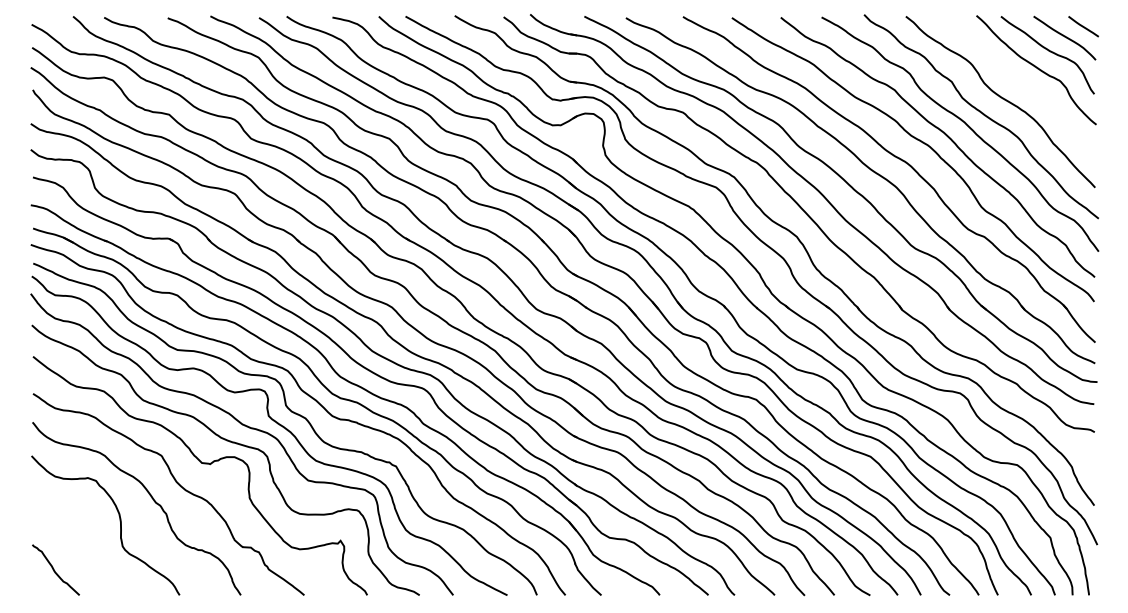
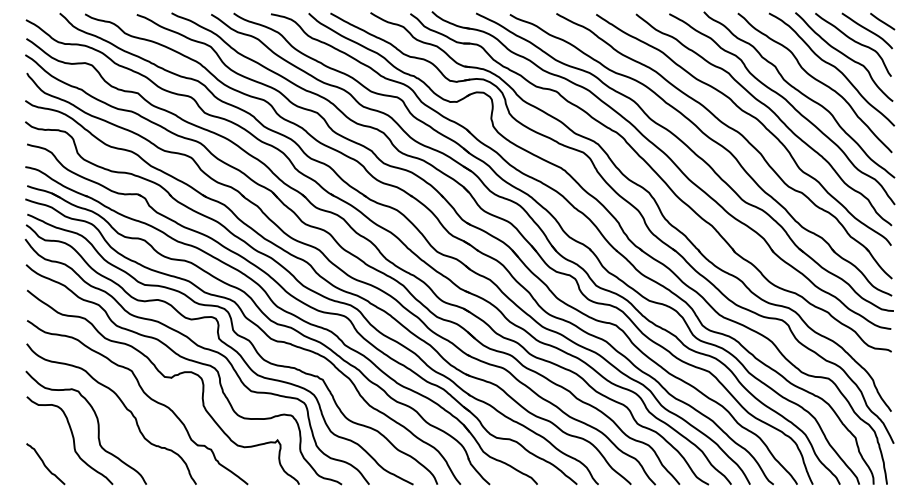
curve: (1021, 81) -> (832, 66), added
curve: (89, 541) -> (73, 440), added

